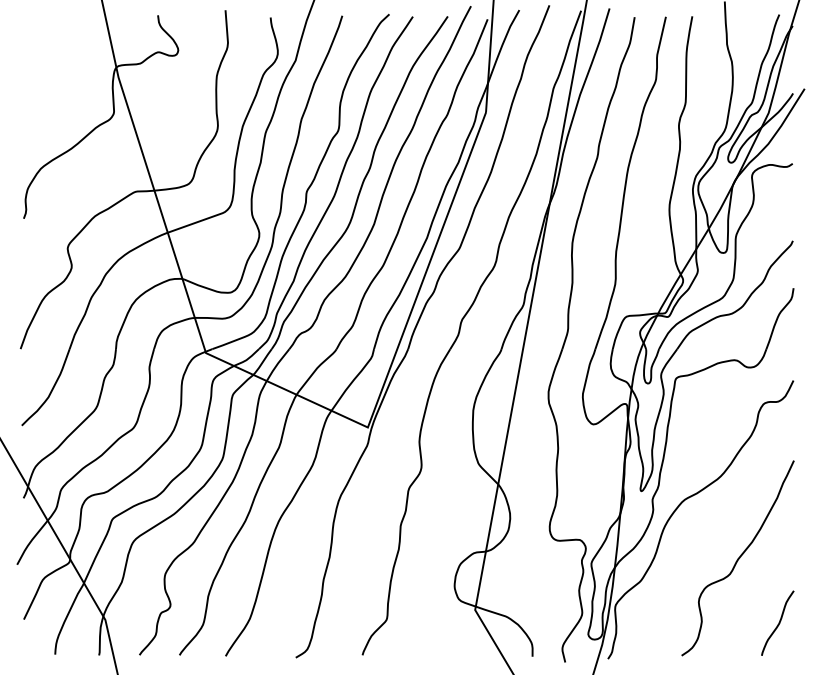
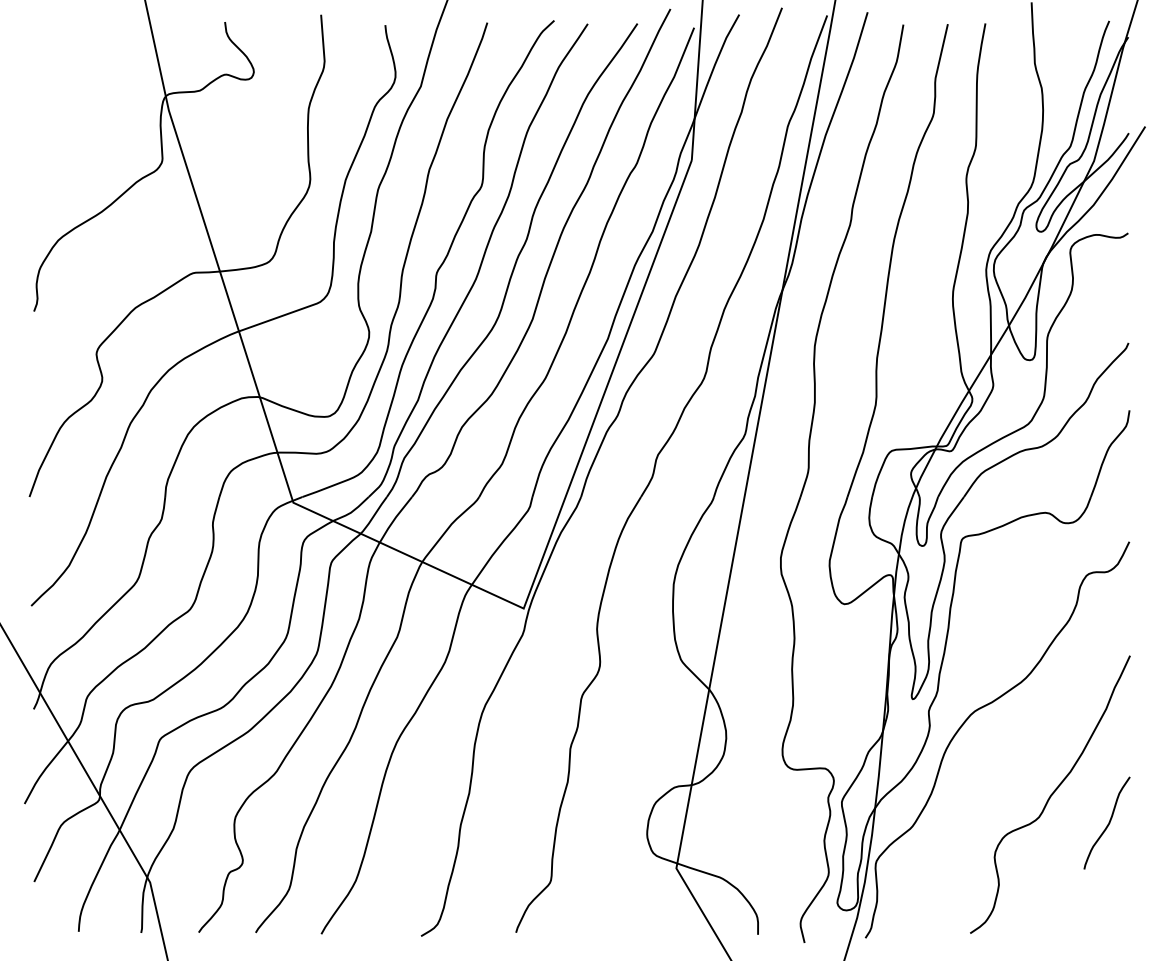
curve: (778, 622) -> (1108, 822), moved

